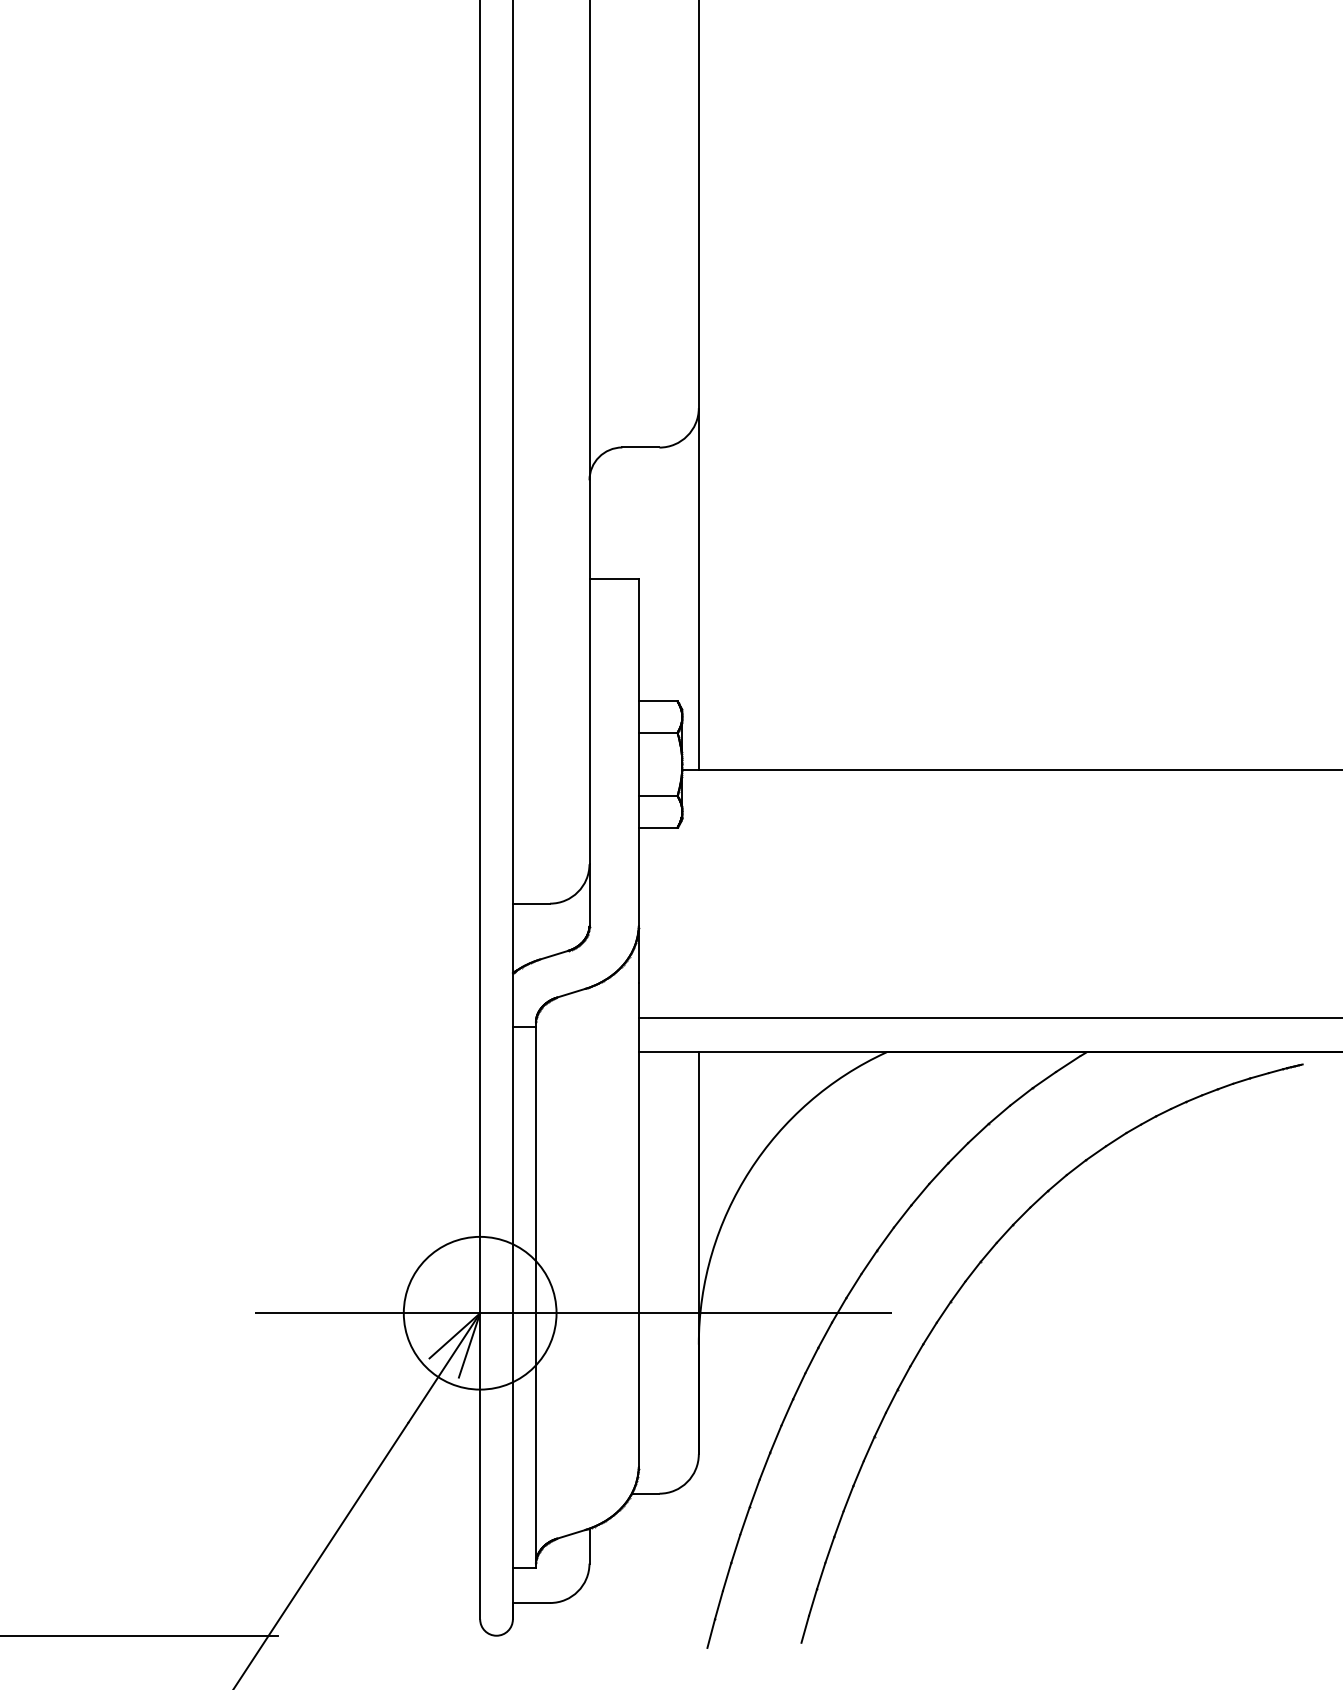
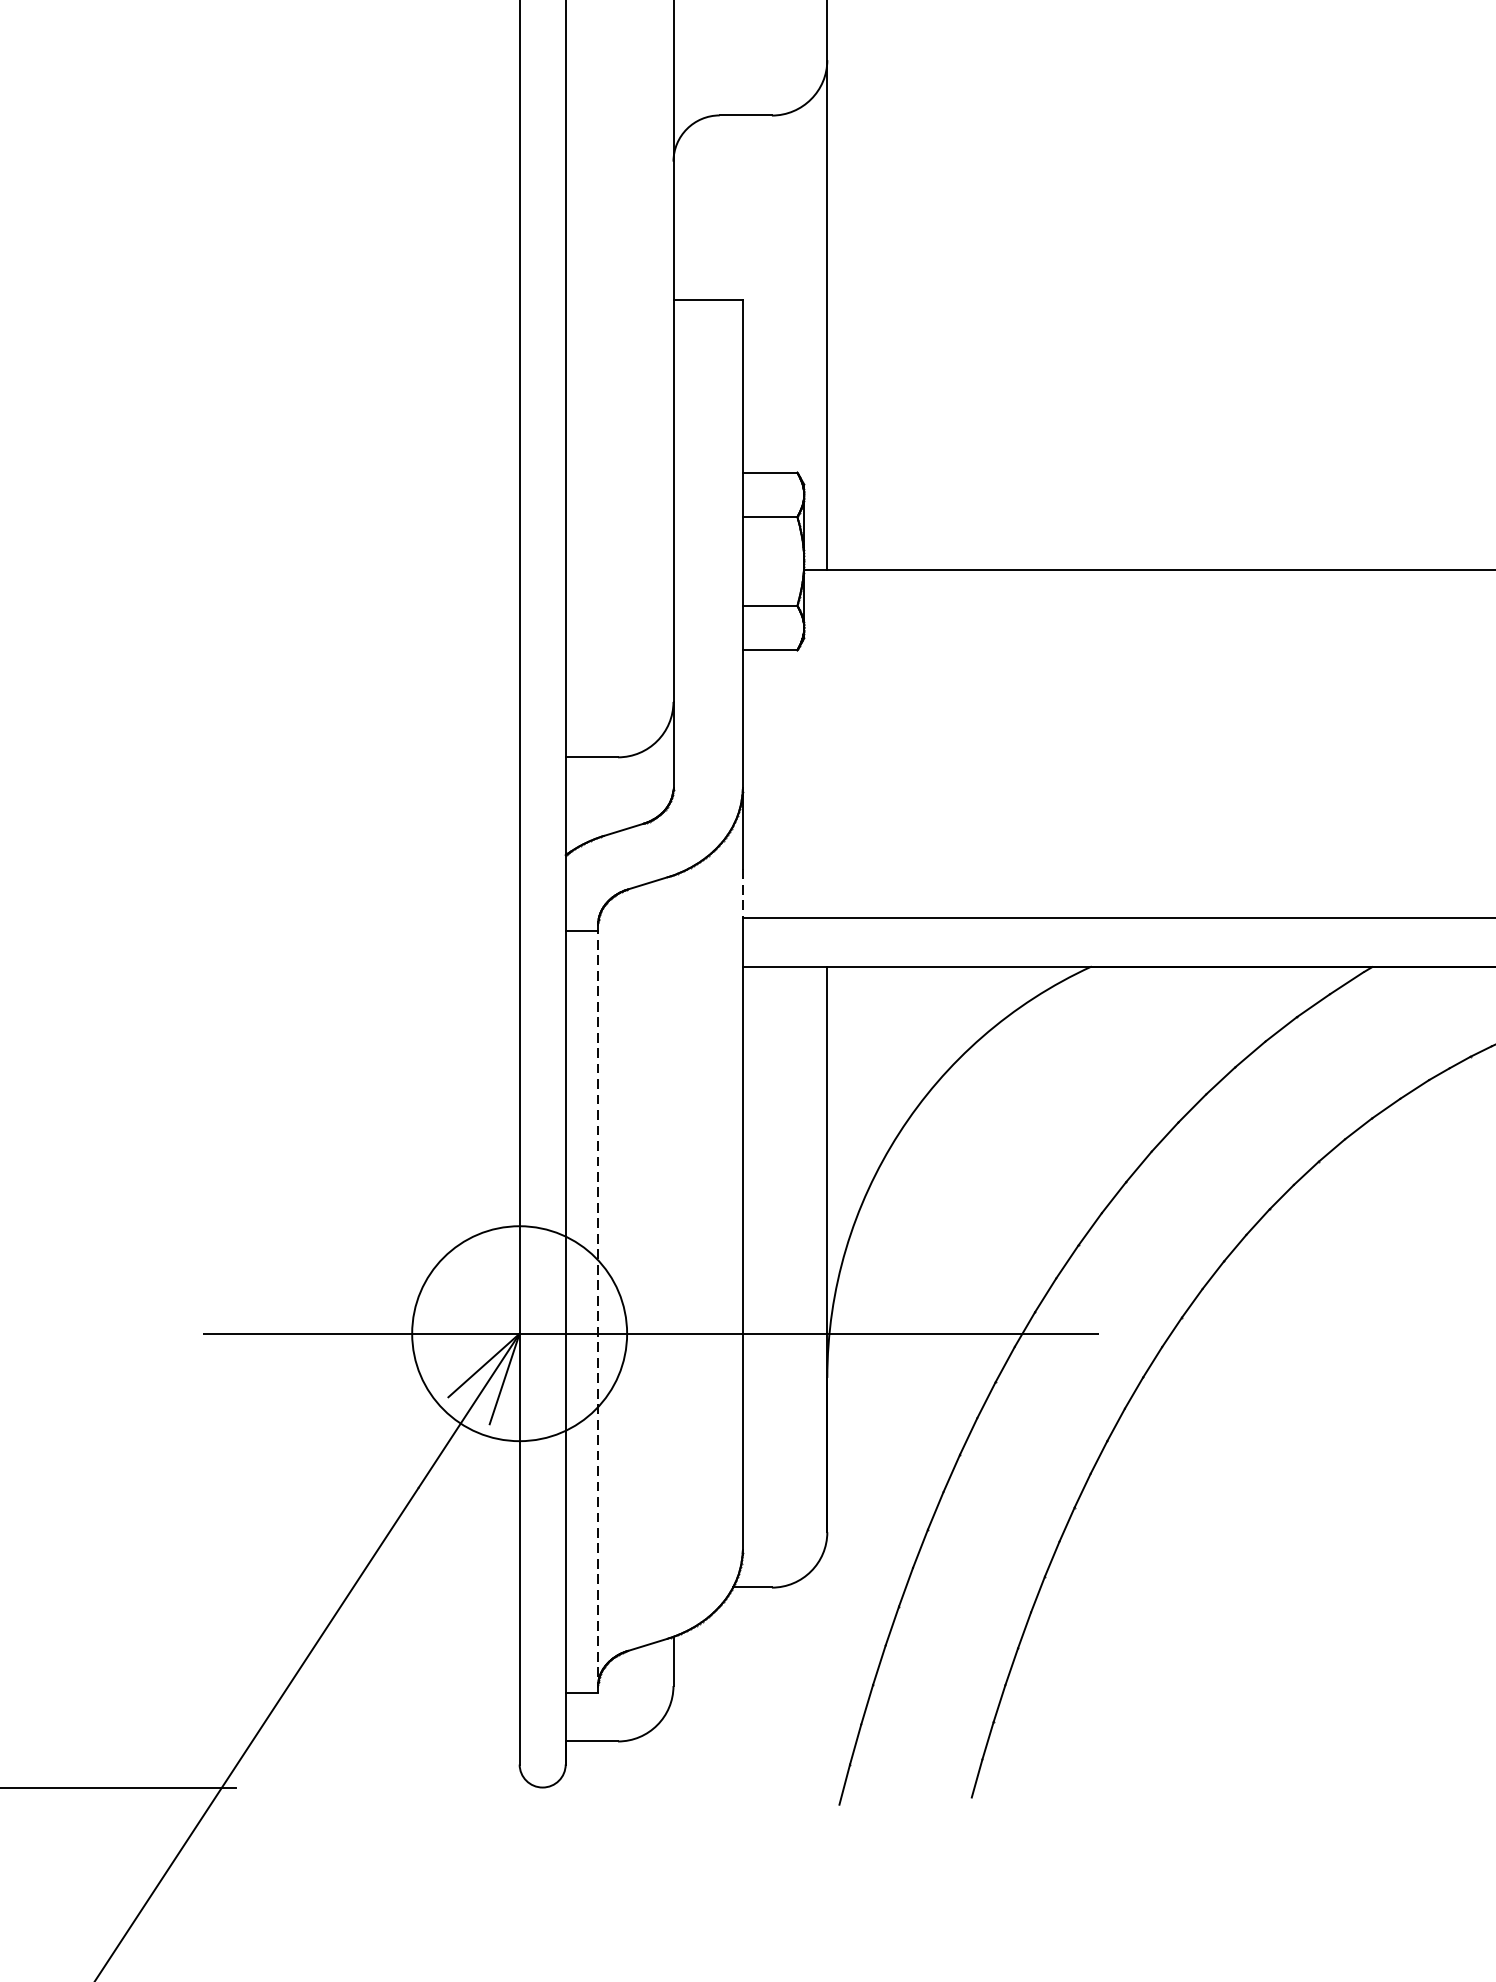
line: (638, 1000) -> (742, 893), solid -> dashed
line: (535, 1295) -> (597, 1308), solid -> dashed

